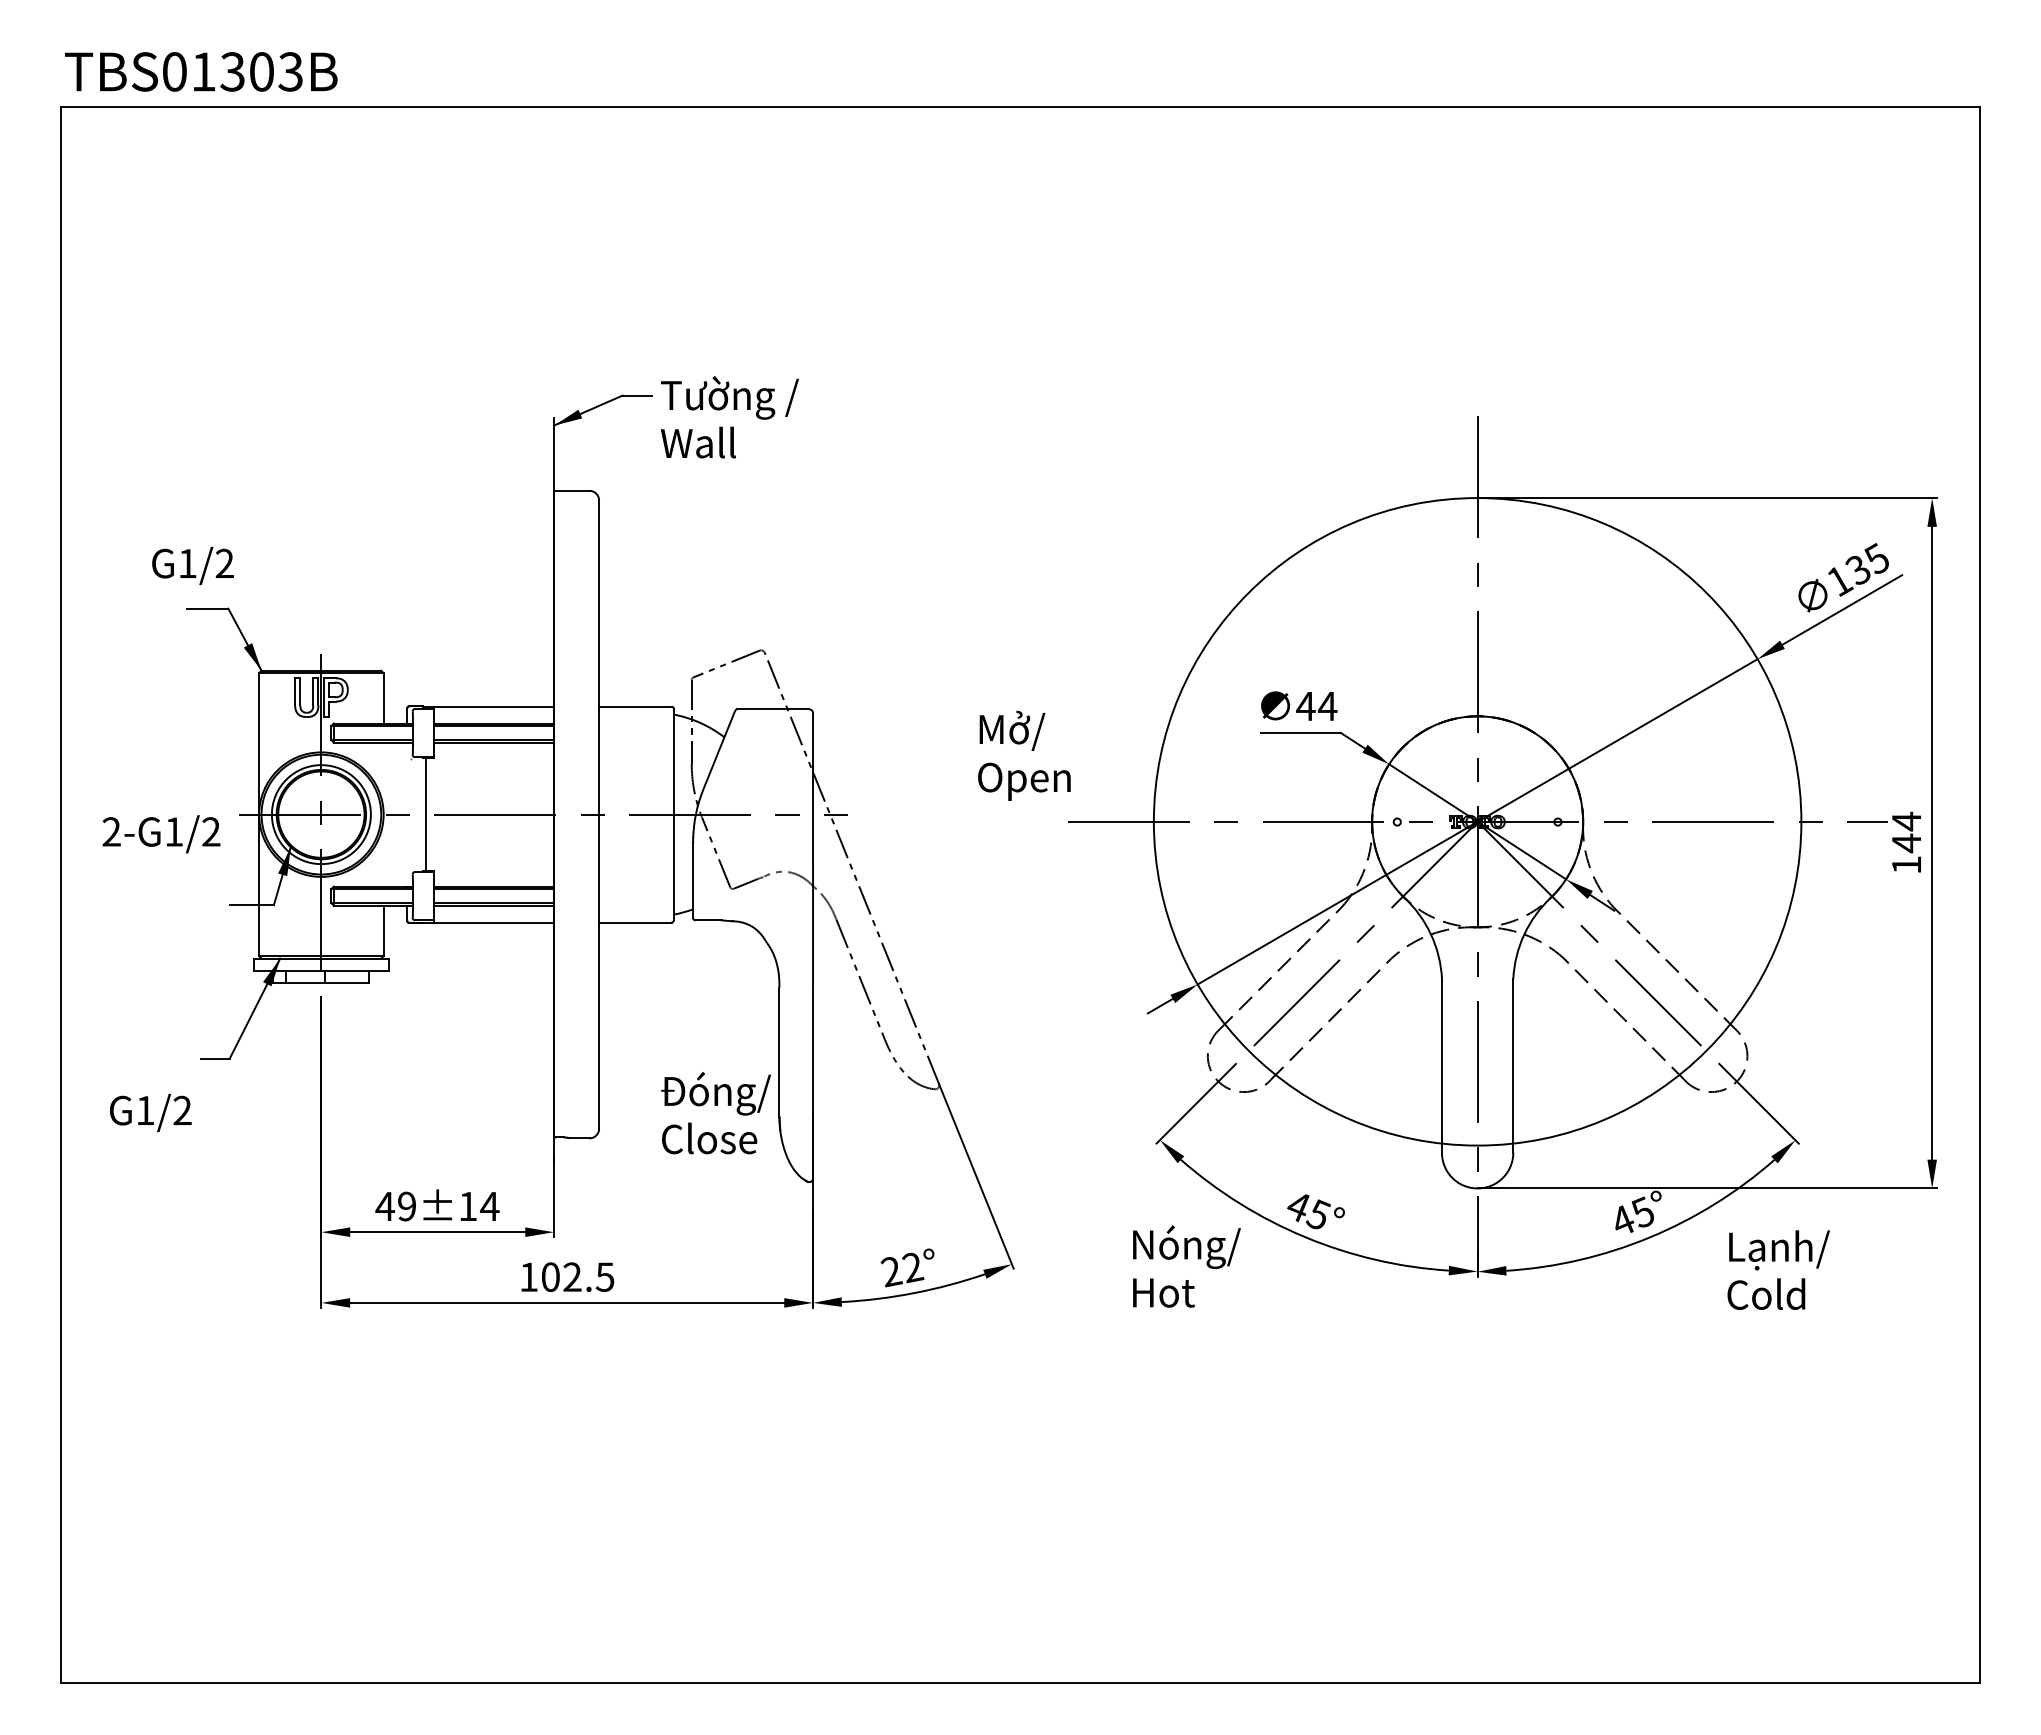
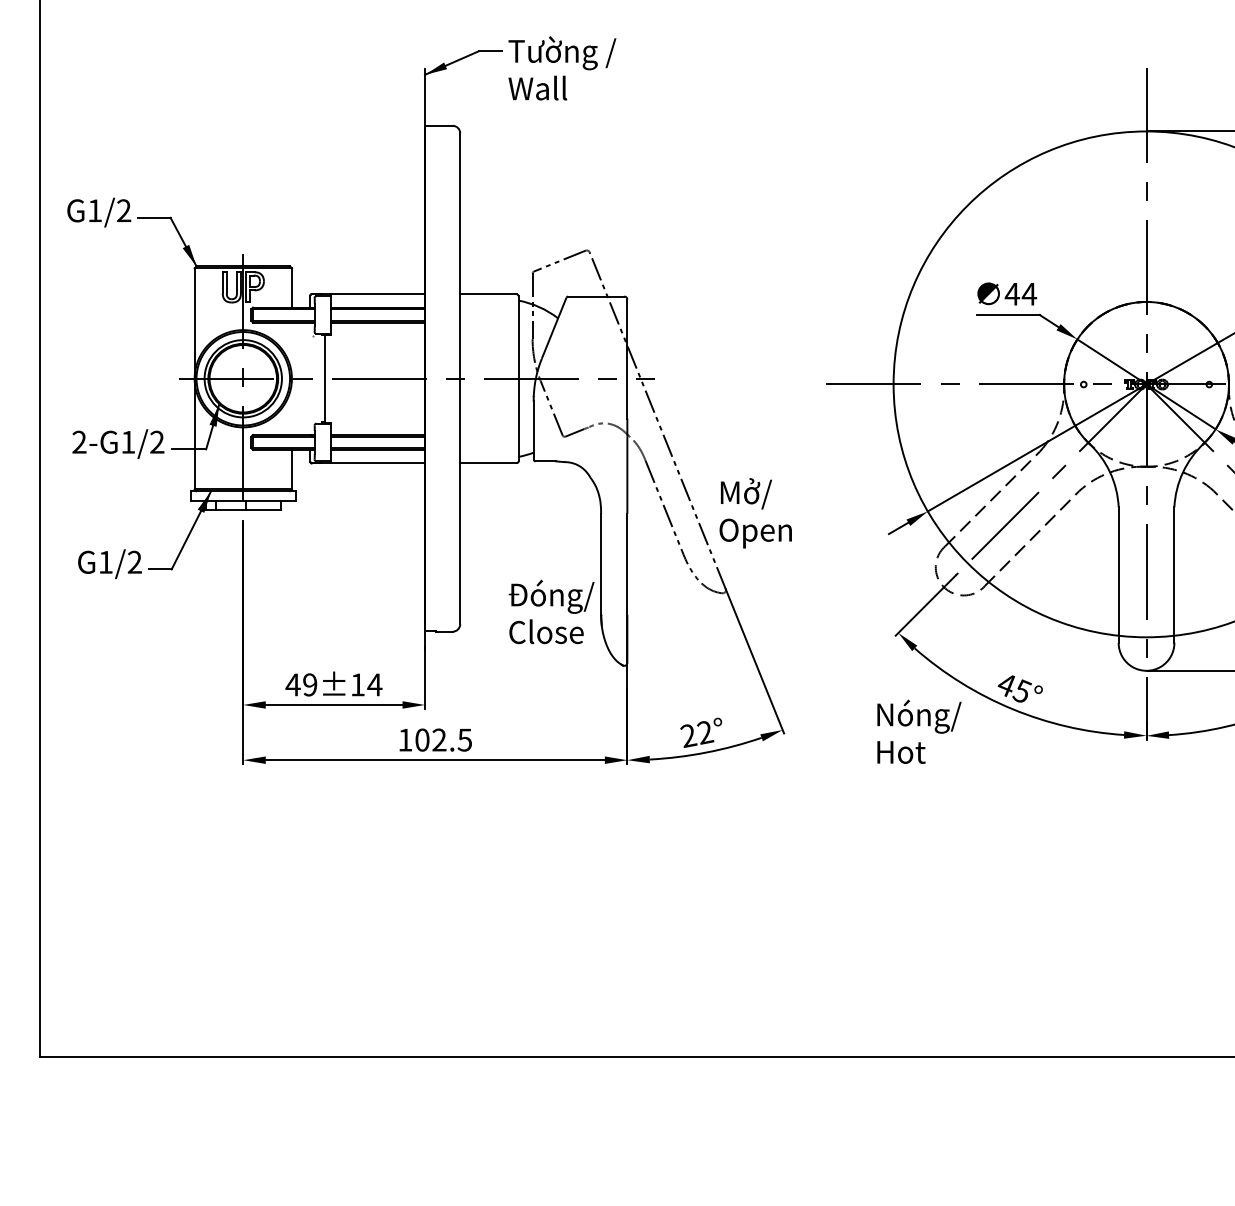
text: (192, 565) -> (98, 212), moved
text: (1024, 755) -> (755, 513), moved
text: (161, 834) -> (118, 444), moved
text: (150, 1112) -> (109, 563), moved

